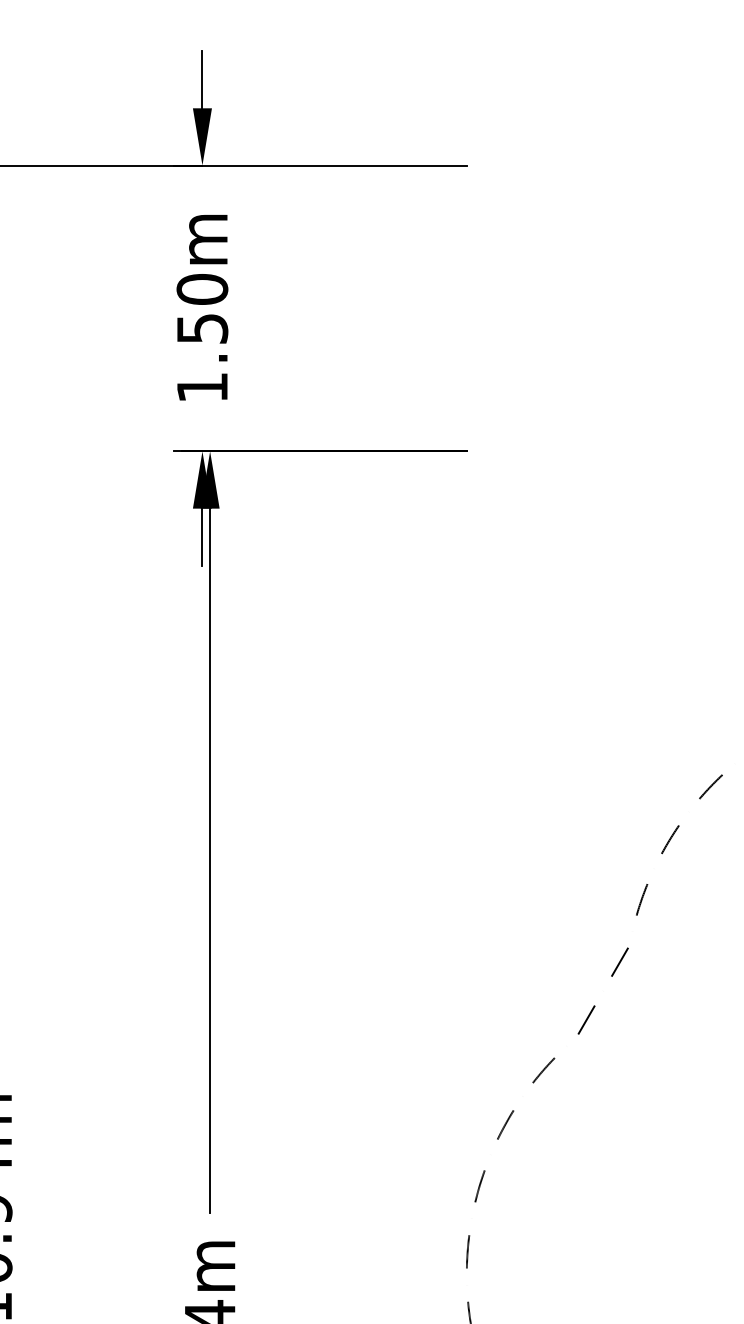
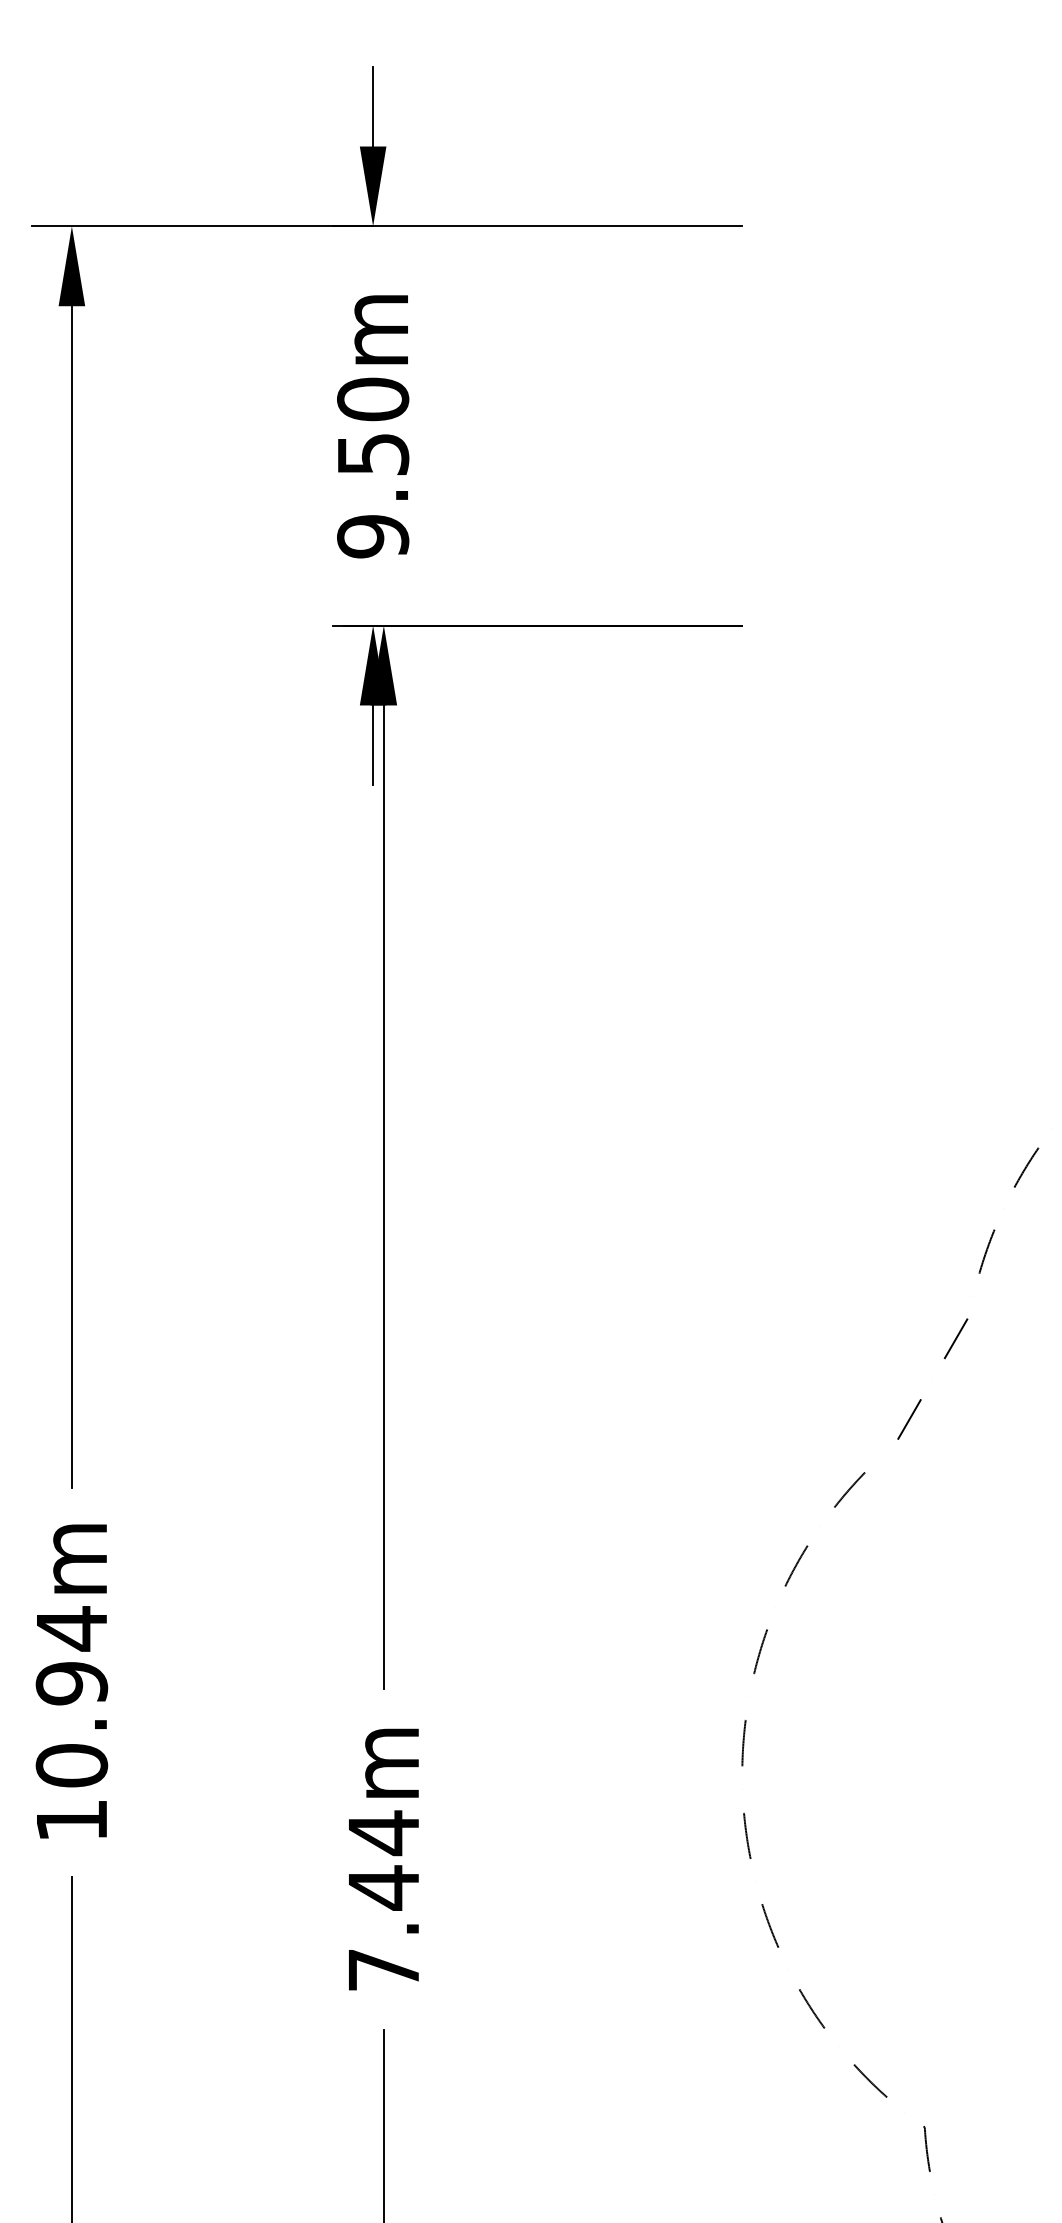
text: (202, 387) -> (373, 536), 1.50m -> 9.50m

